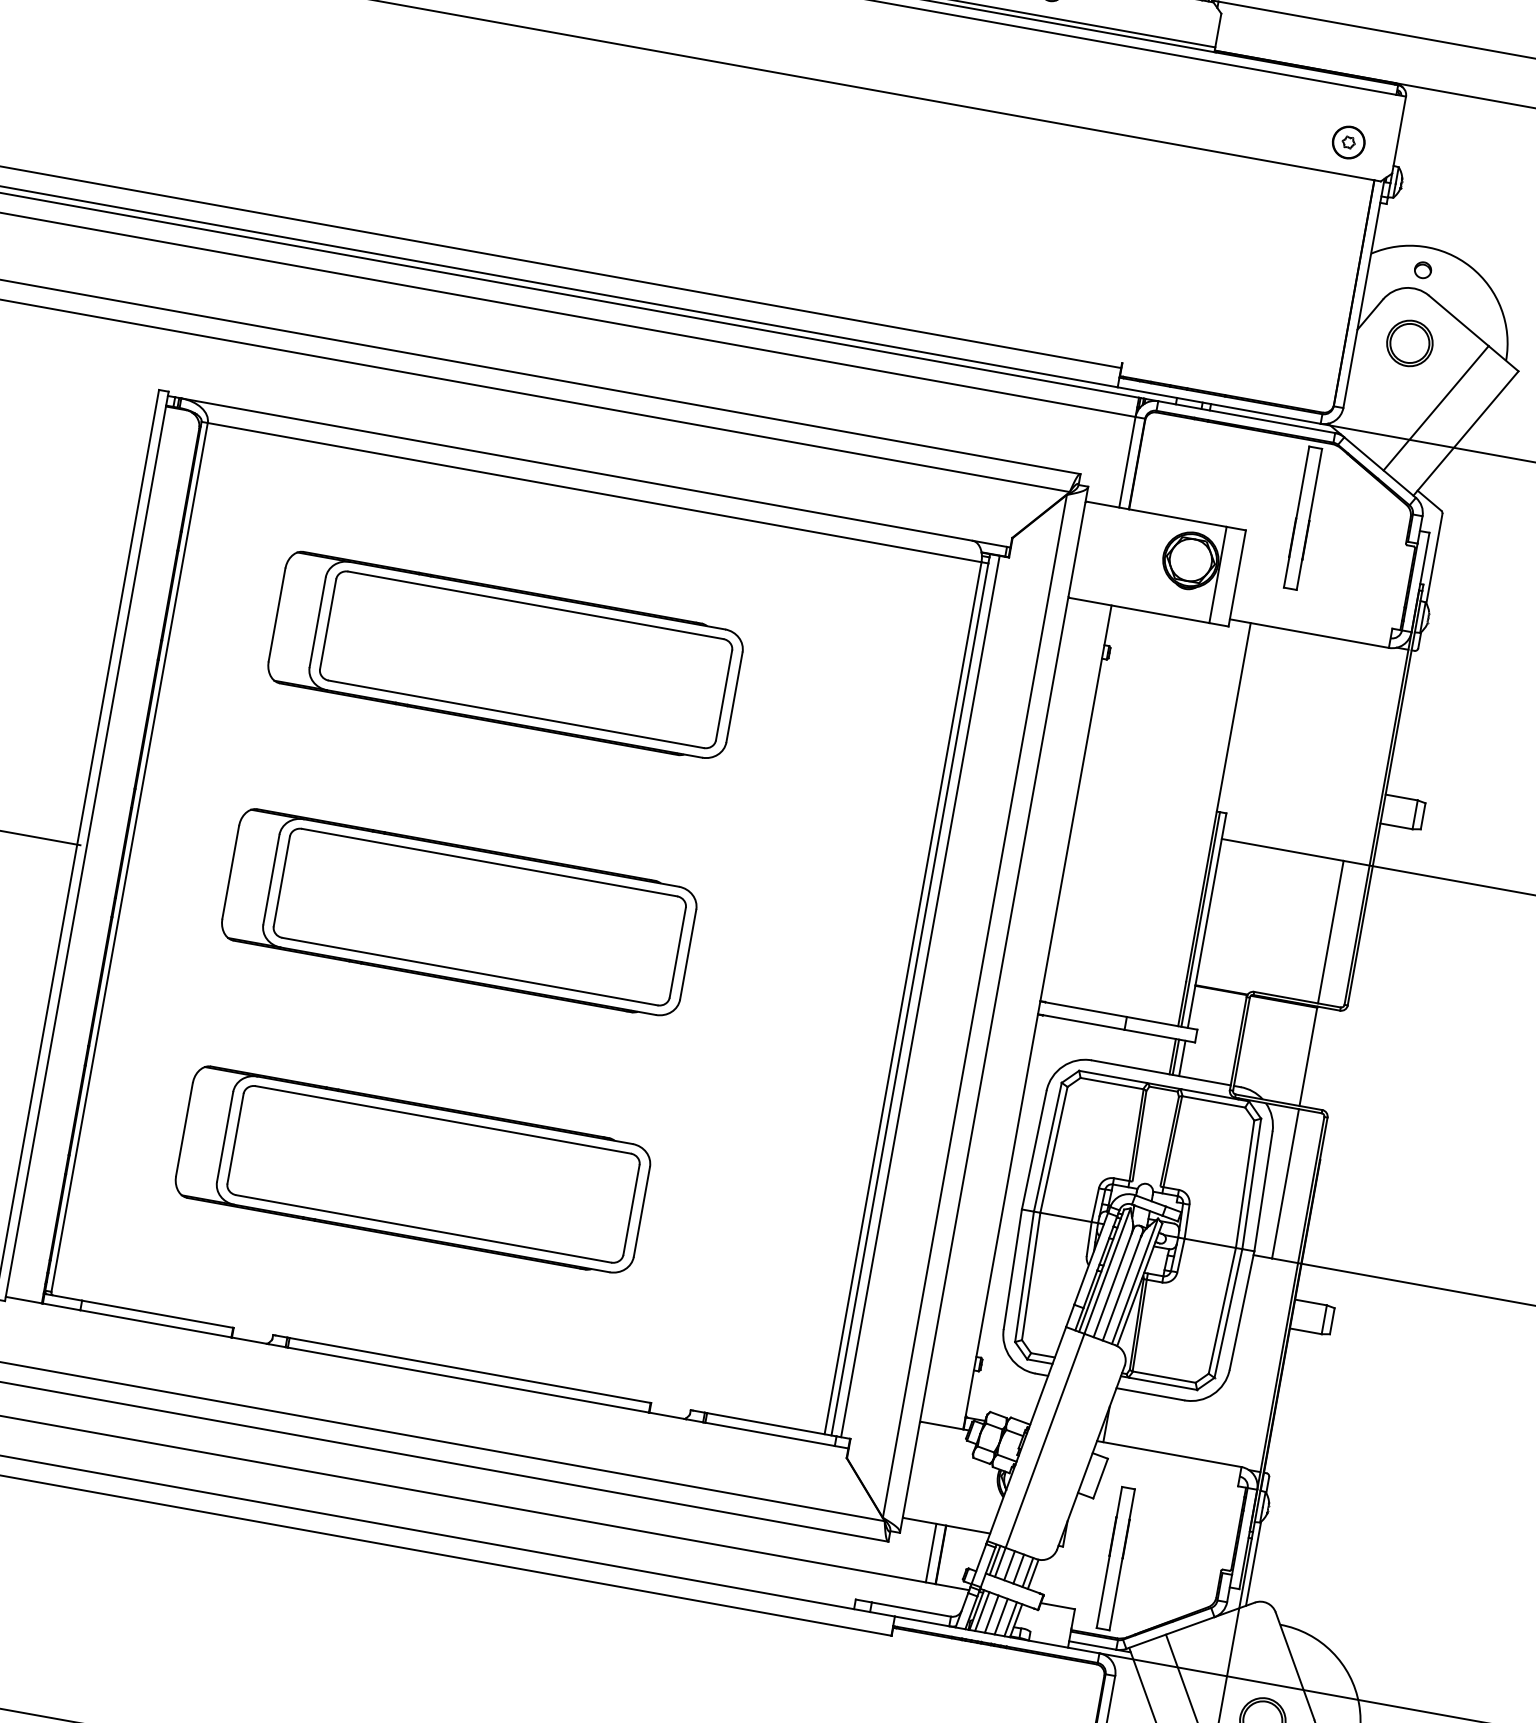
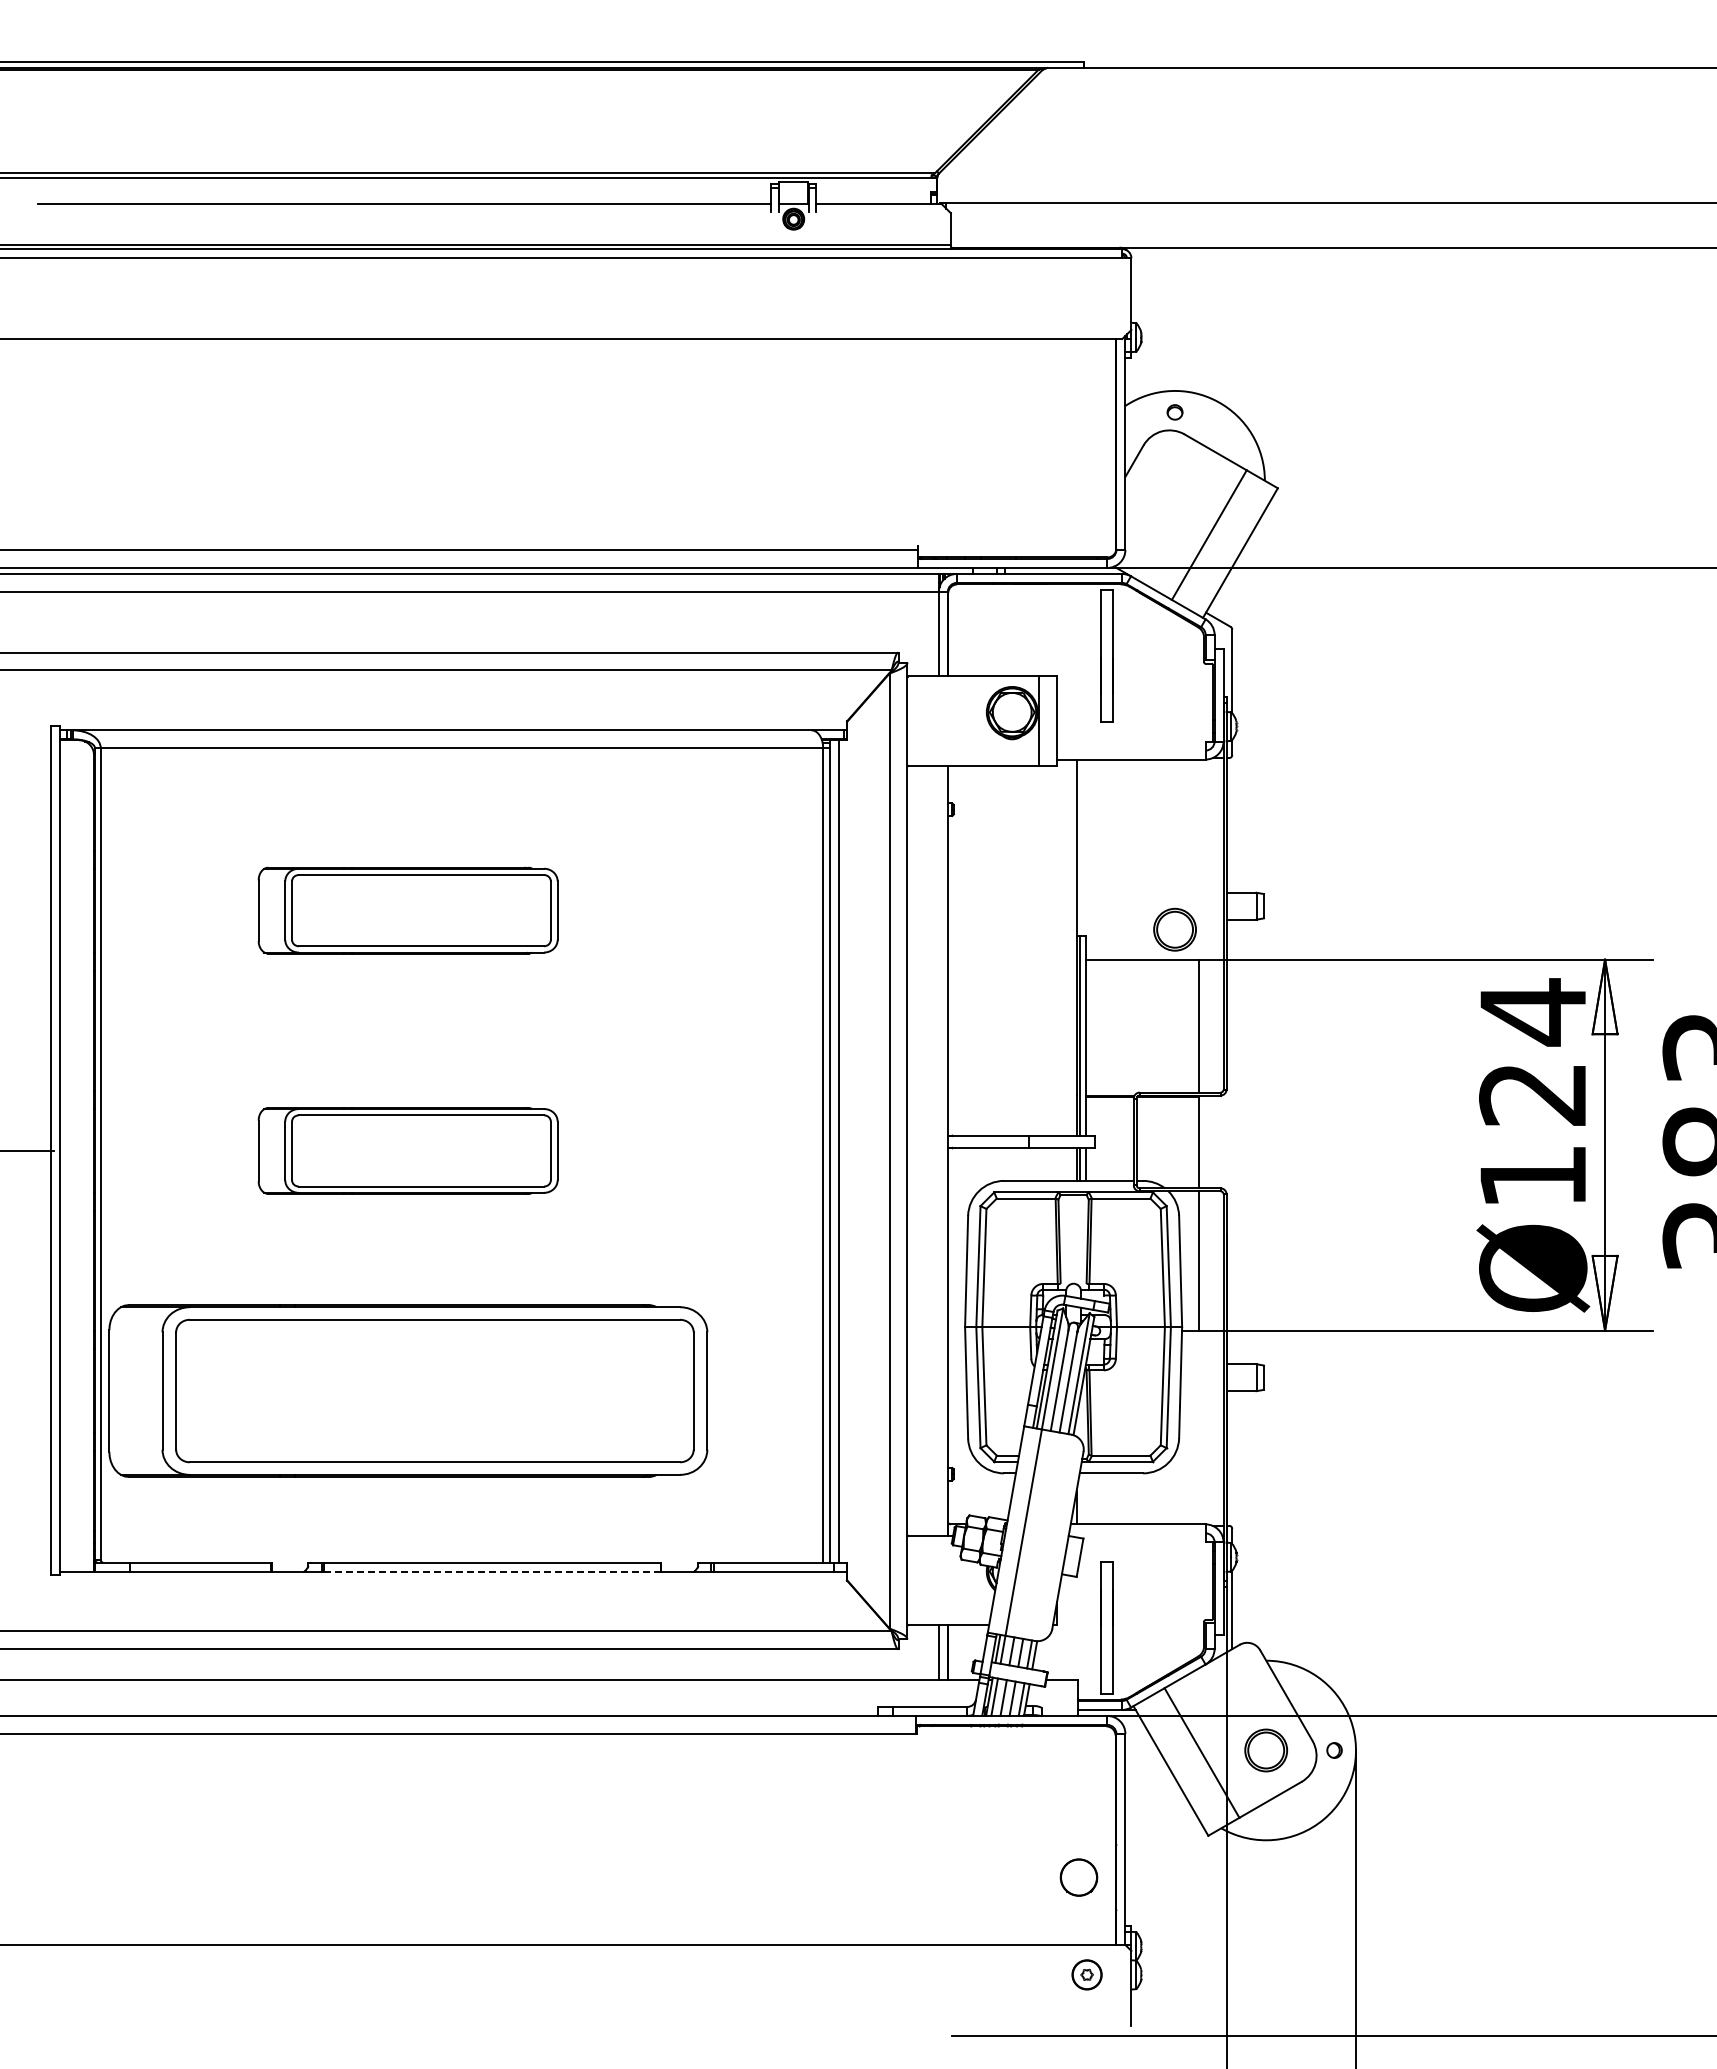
part: (1348, 141) -> (1086, 308), removed
part: (1409, 343) -> (1174, 929), moved
part: (505, 655) -> (407, 910), size x0.7
part: (458, 912) -> (407, 1150), size x0.7
part: (412, 1170) -> (407, 1391), size x1.4
line: (468, 1380) -> (492, 1571), solid -> dashed

